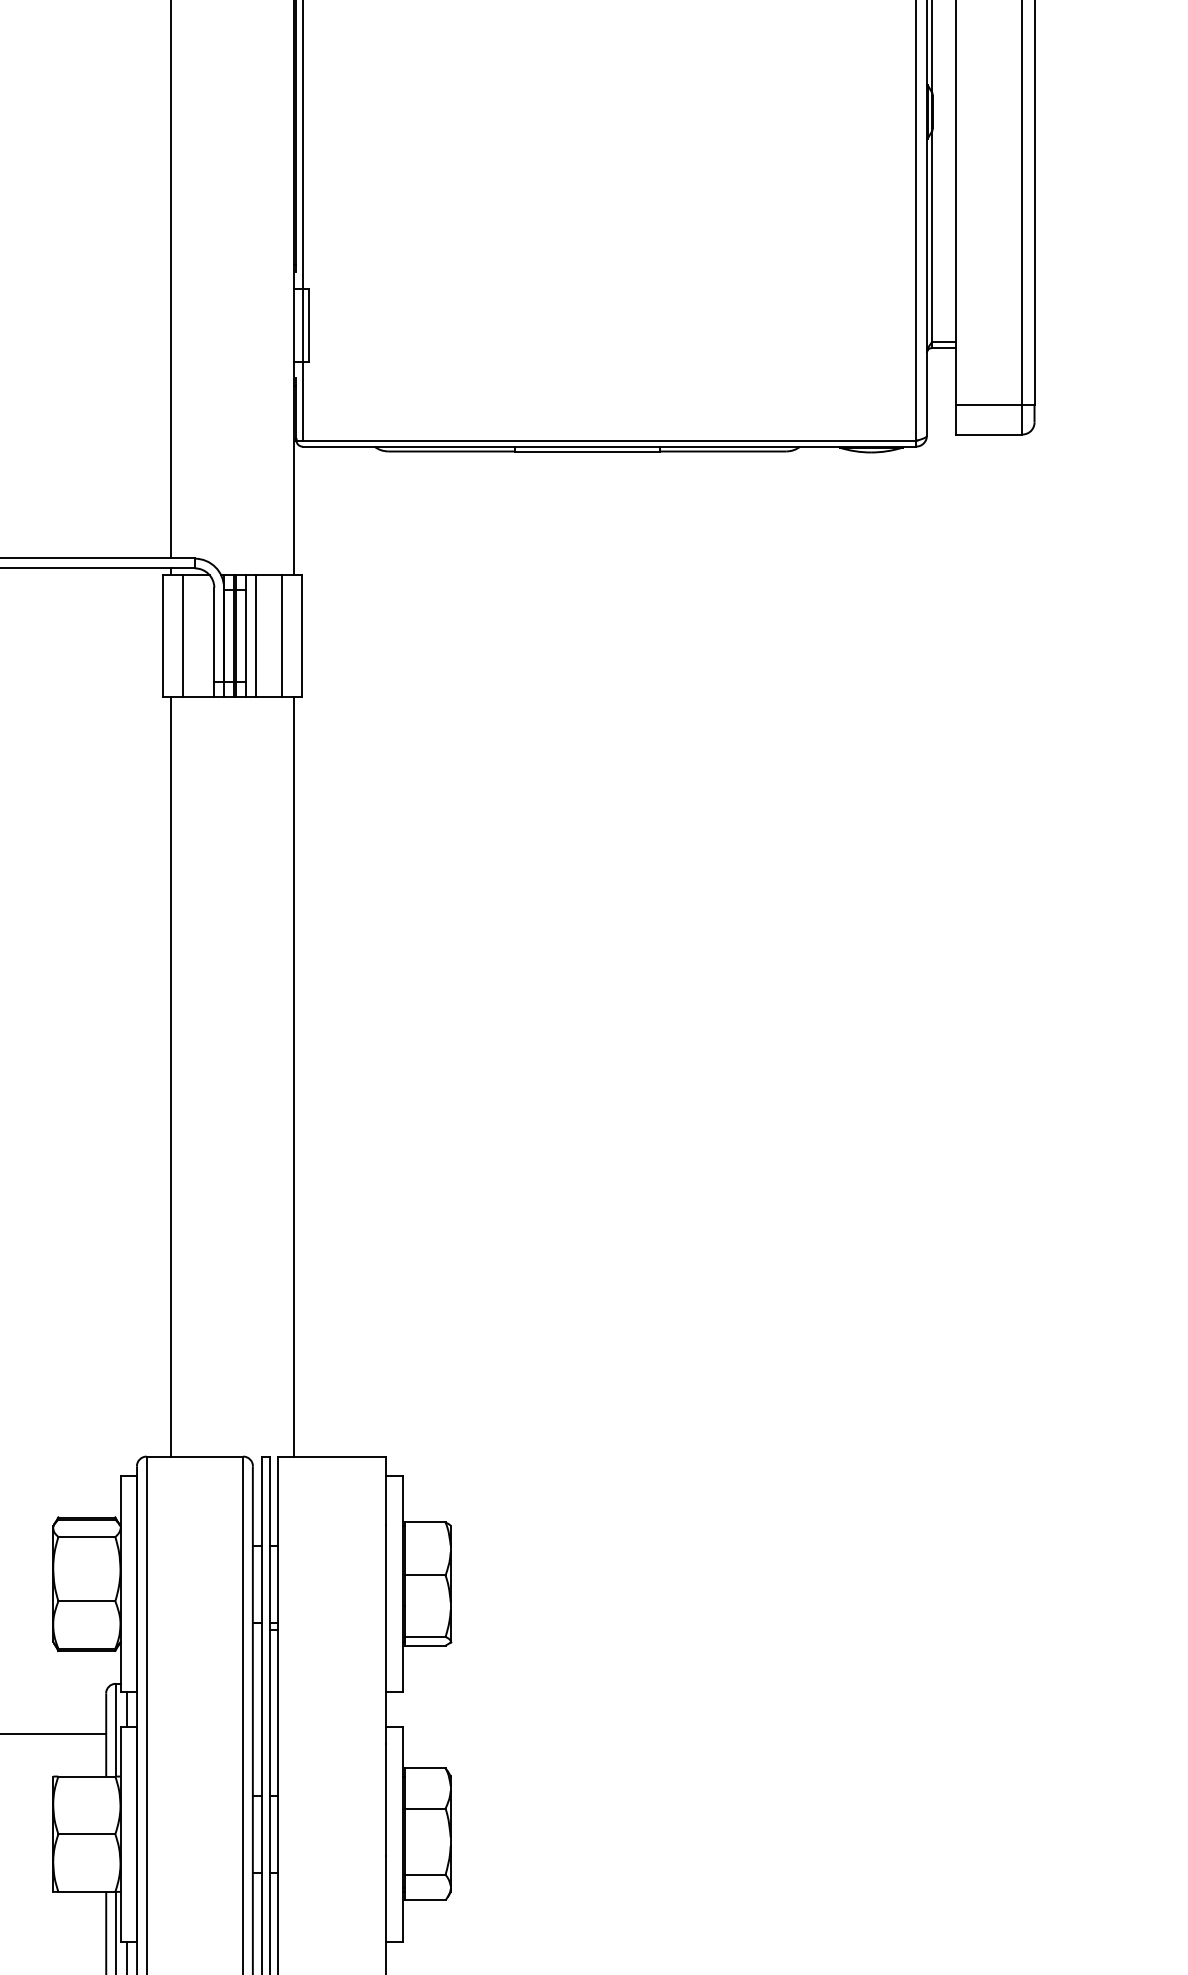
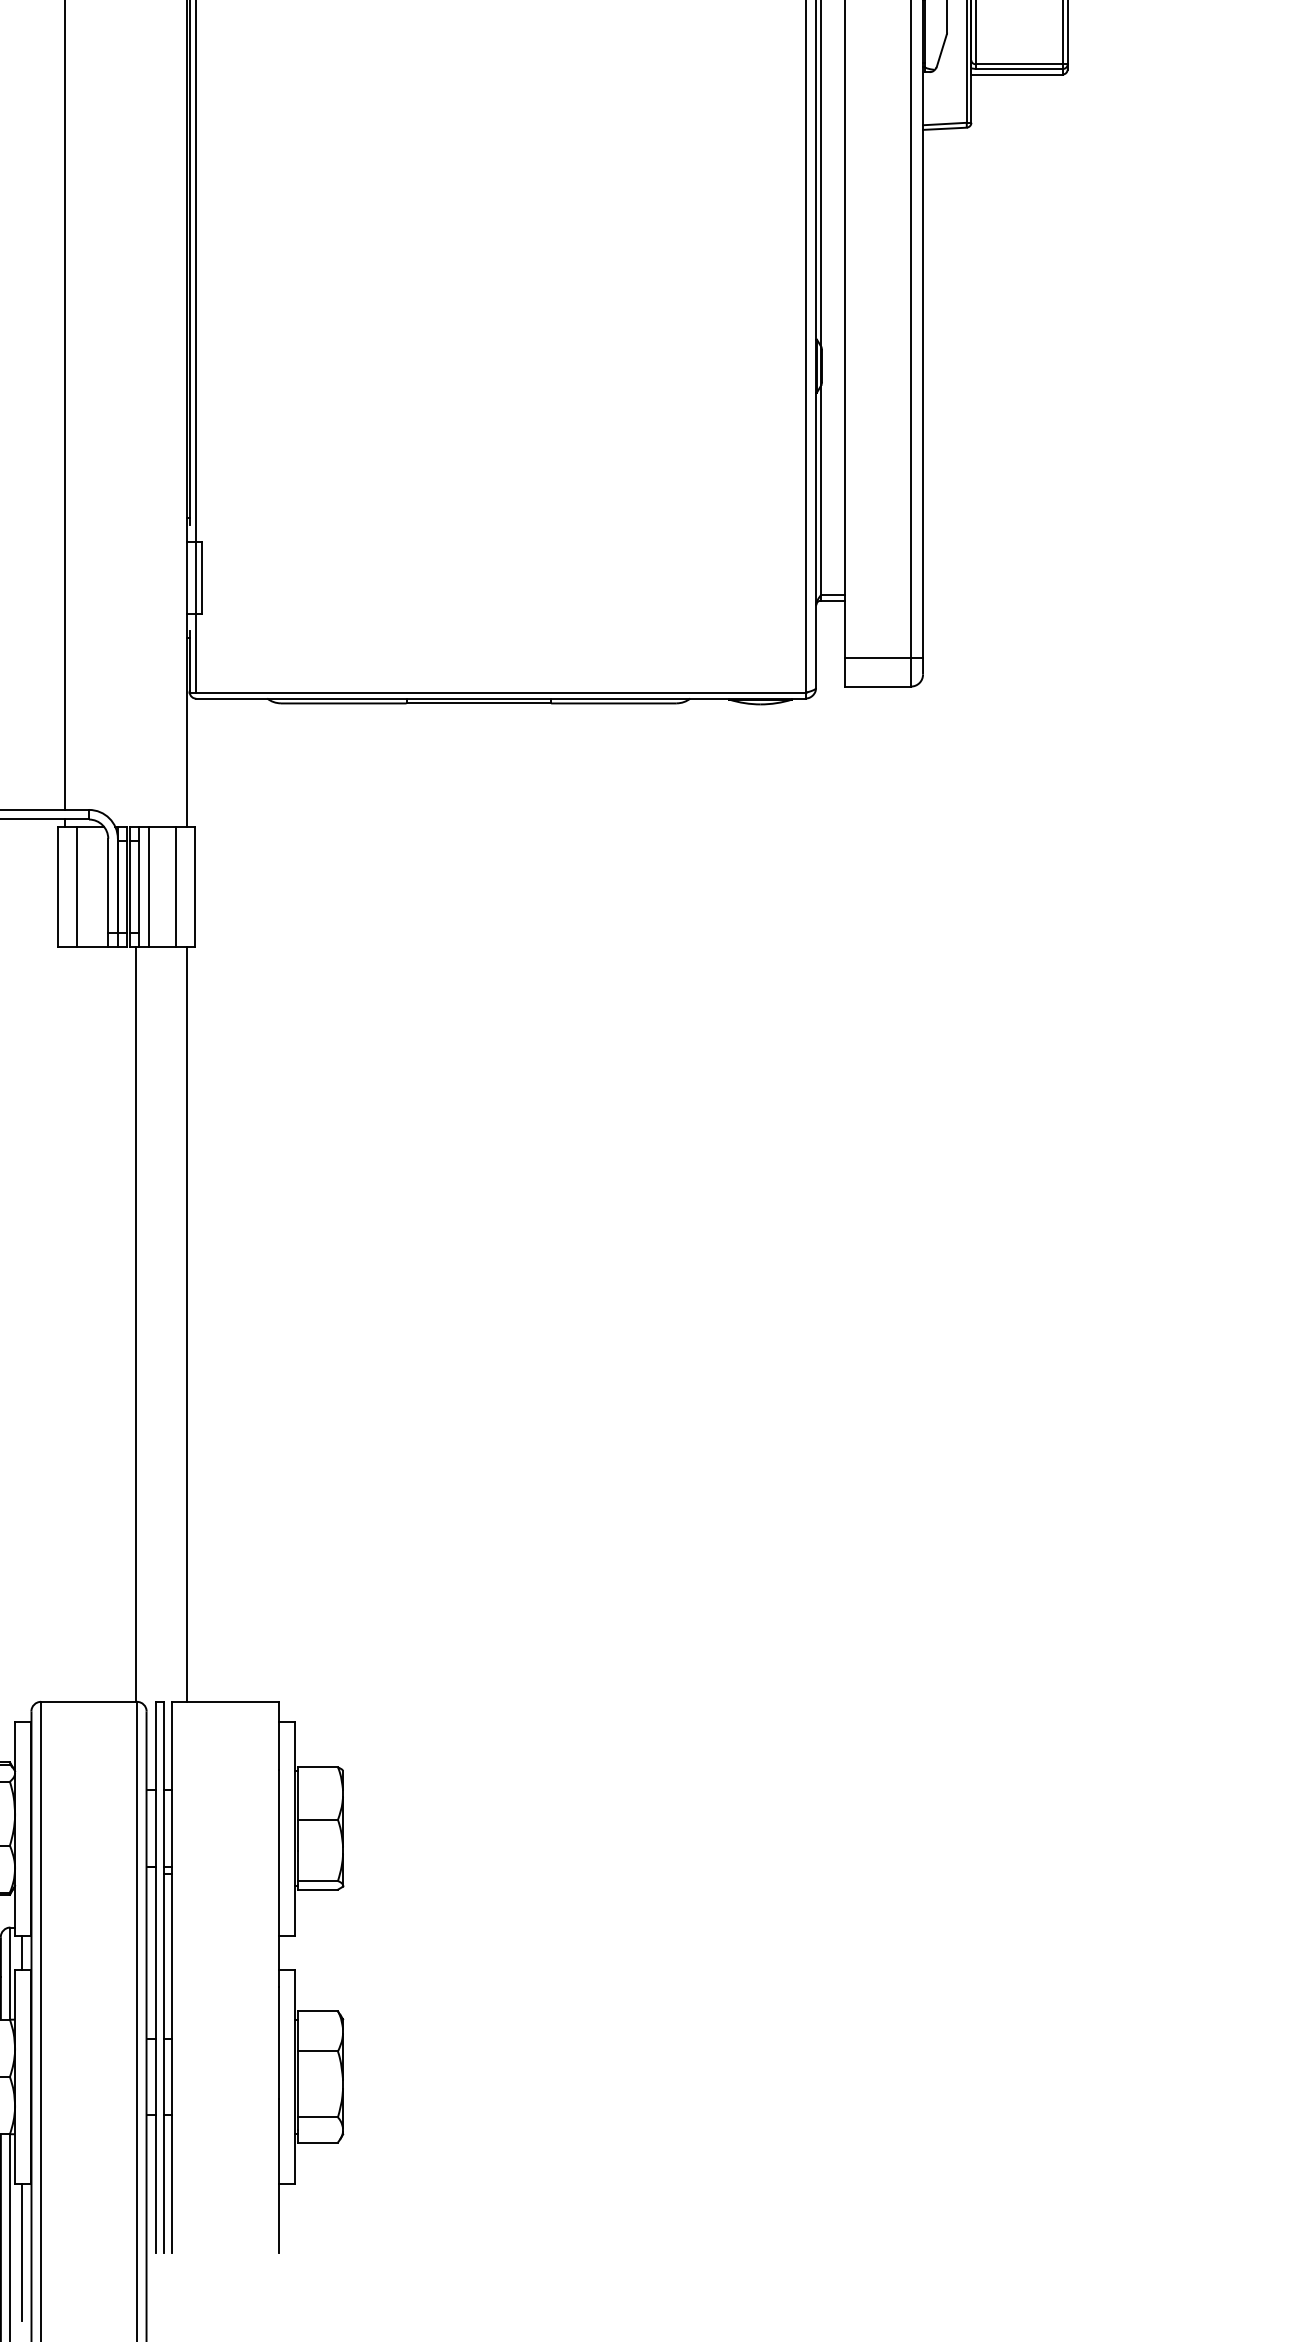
line: (171, 1076) -> (136, 1324), moved

